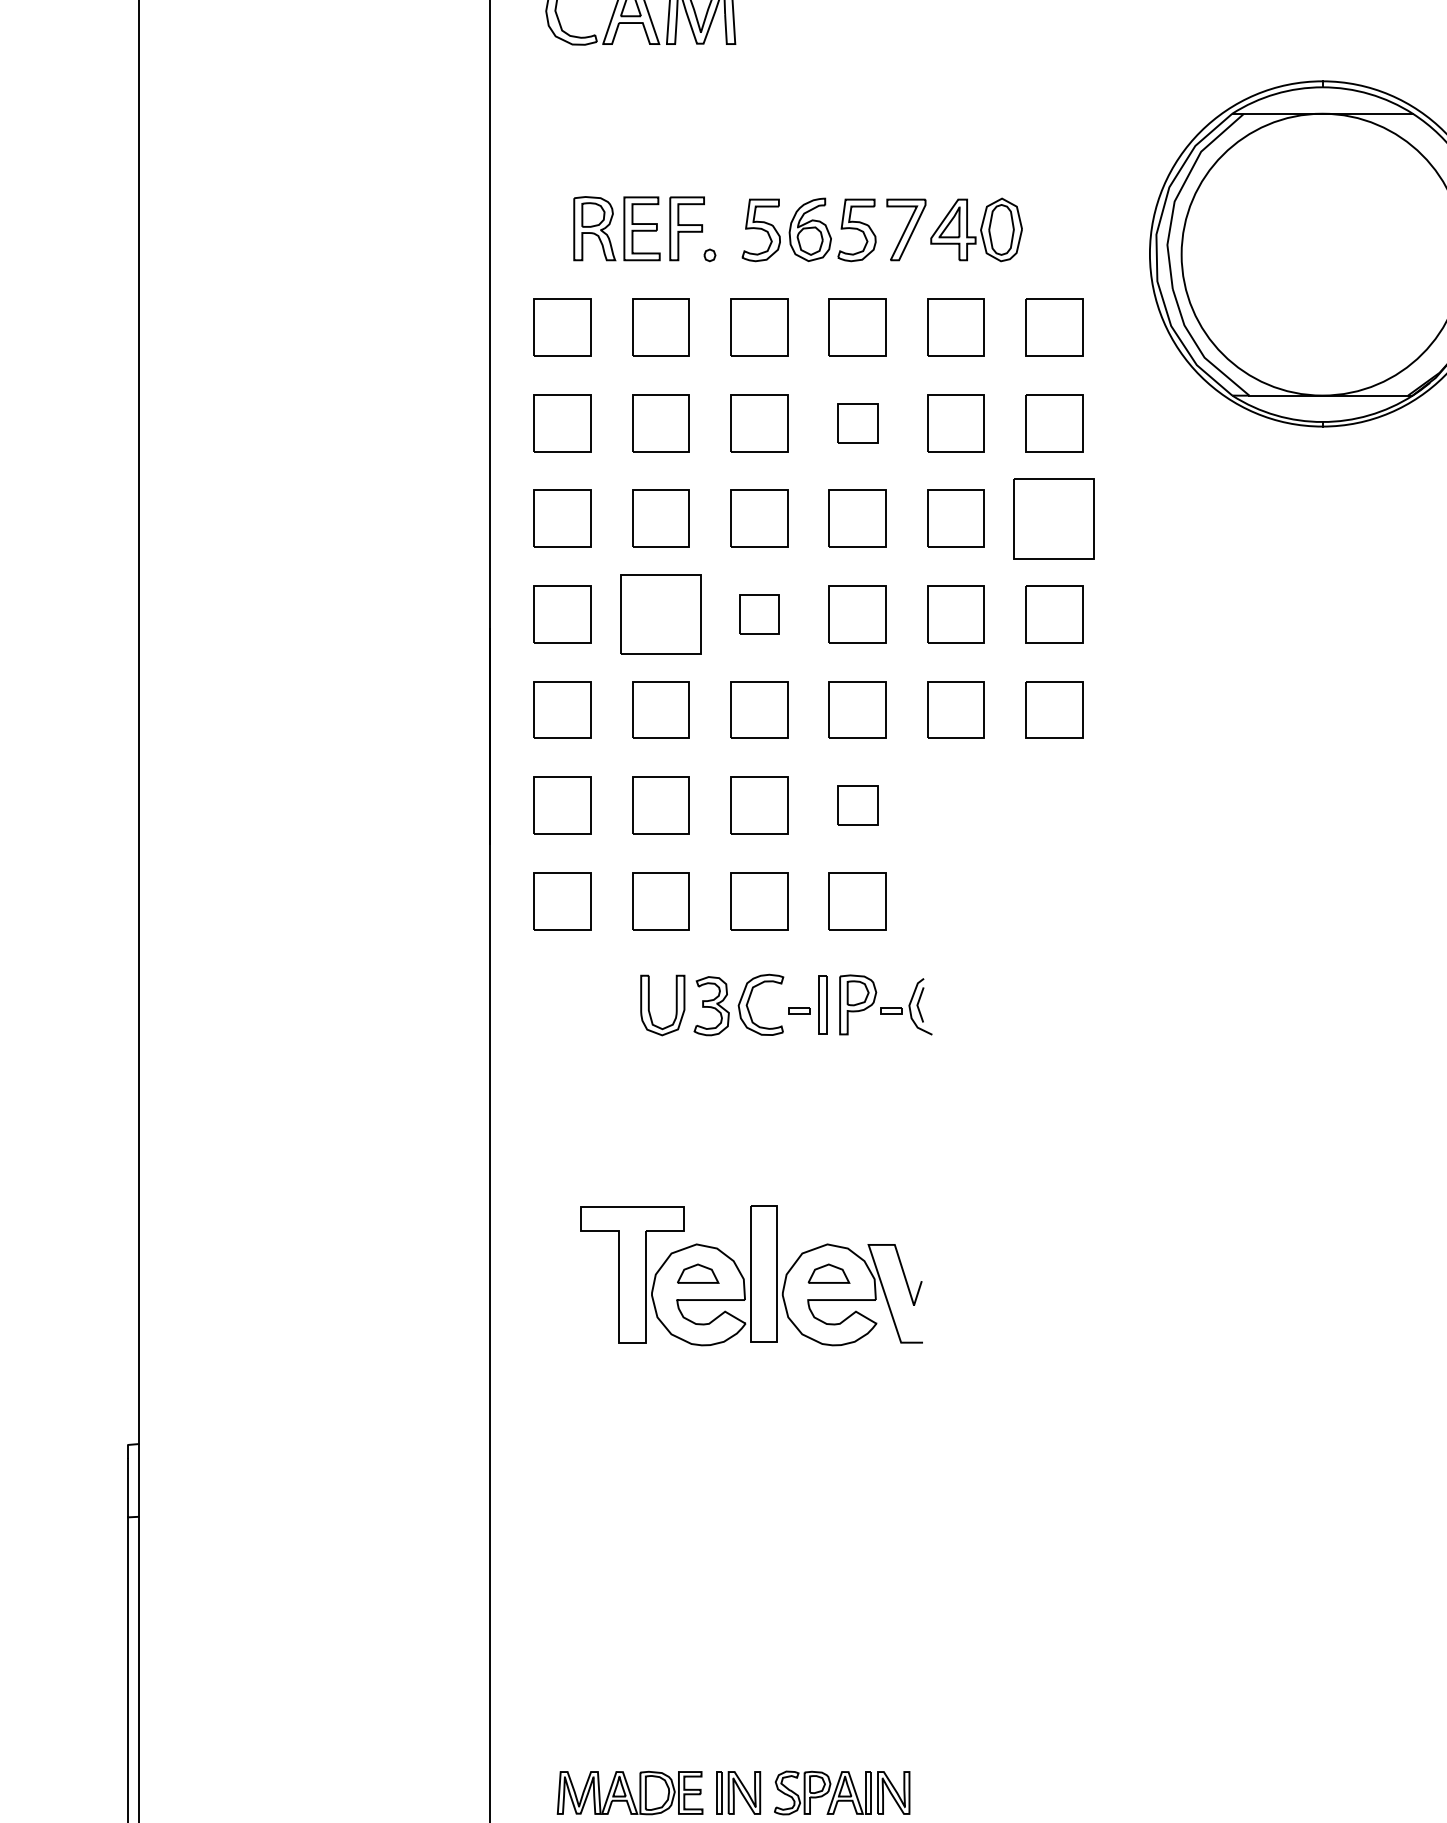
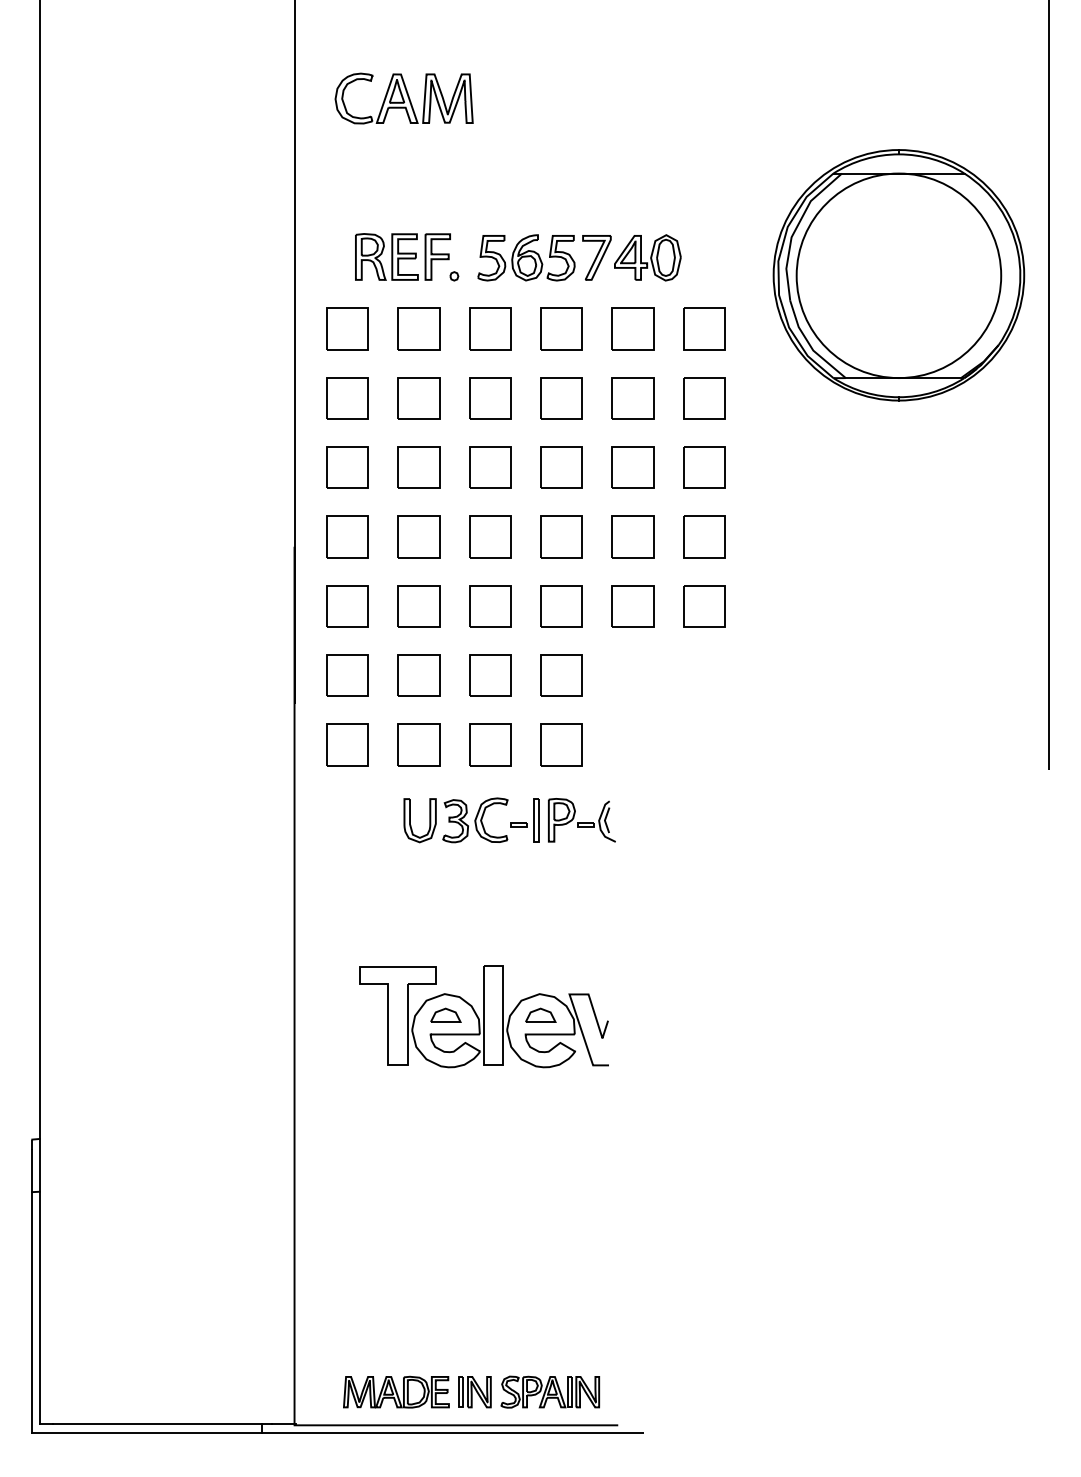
part: (857, 423) -> (561, 398), size x1.43
part: (1054, 518) -> (704, 467), size x0.71
part: (660, 613) -> (418, 536), size x0.71
part: (759, 613) -> (490, 536), size x1.43
part: (857, 805) -> (561, 675), size x1.43

